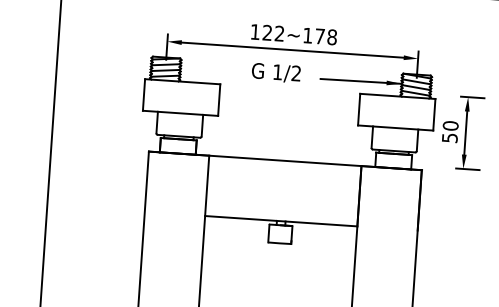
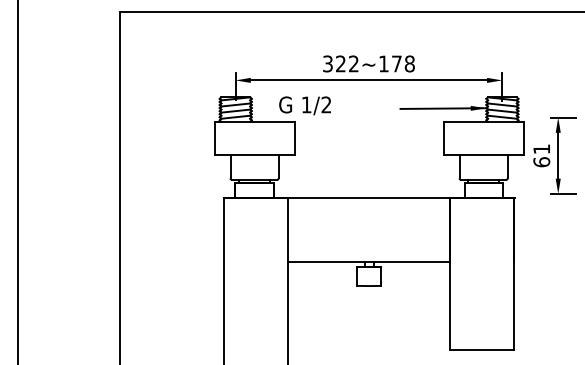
text: (254, 31) -> (327, 63), 122~178 -> 322~178
text: (275, 72) -> (304, 105), moved
text: (450, 131) -> (541, 155), 50 -> 61

